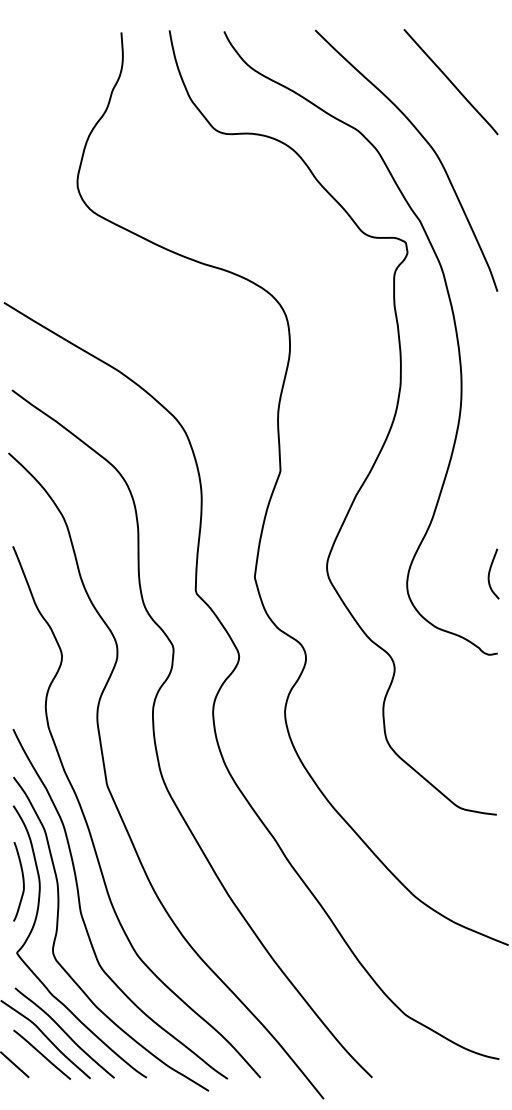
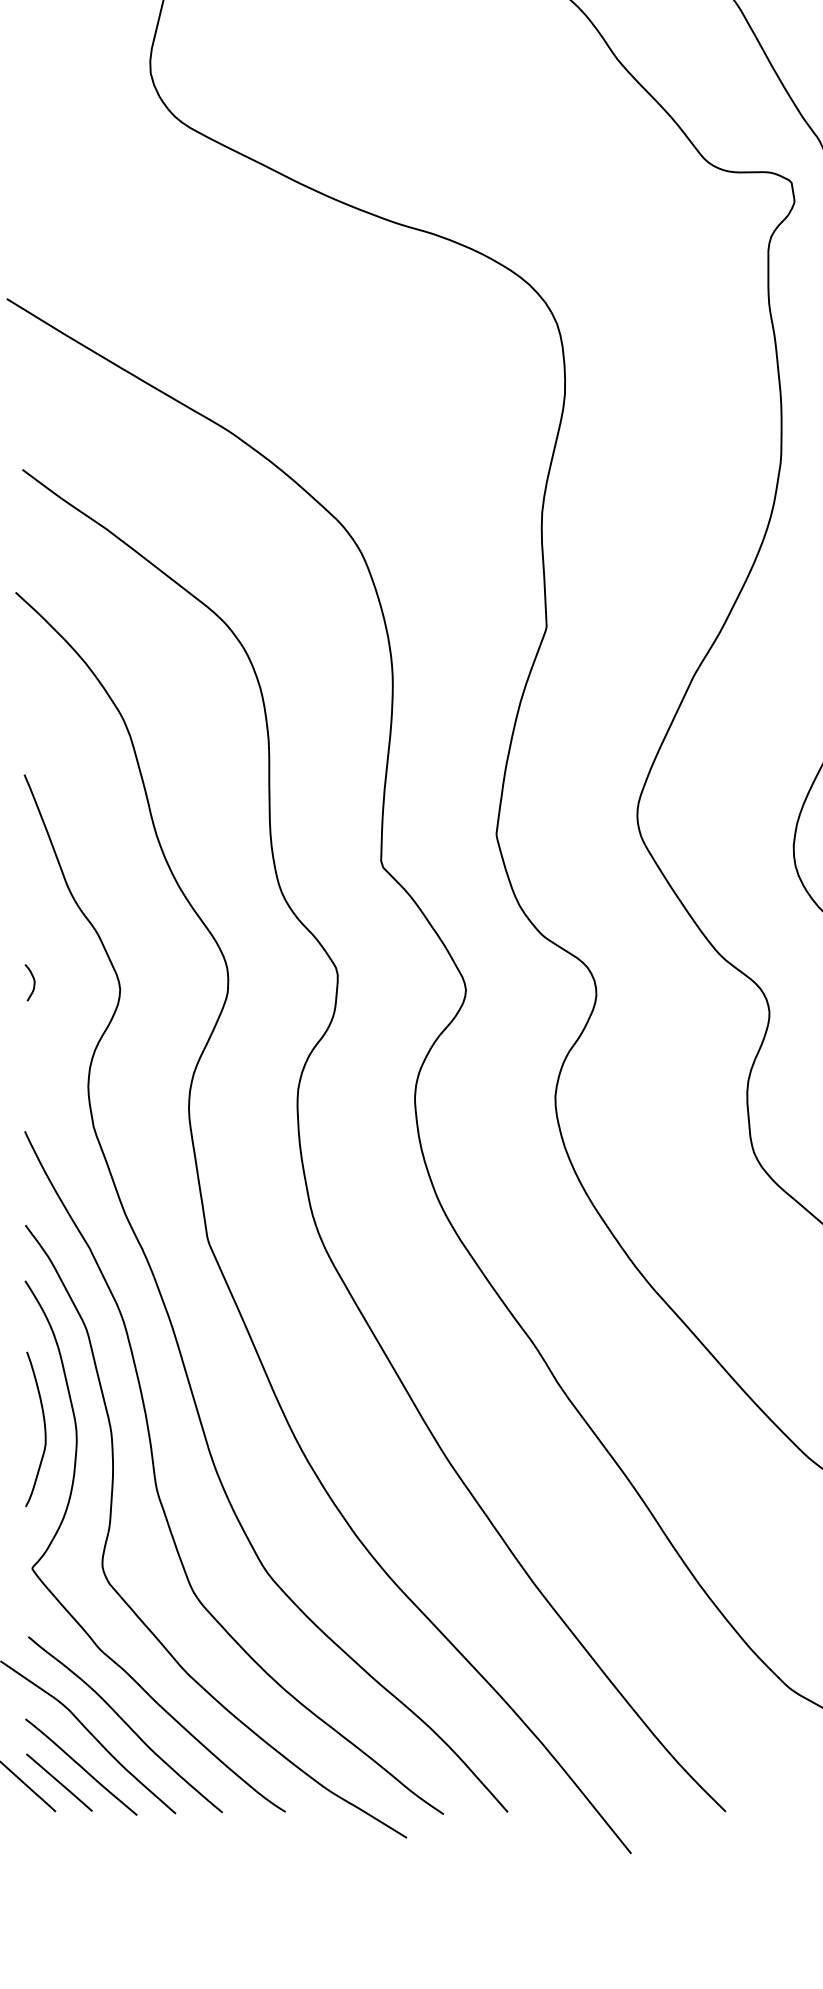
curve: (17, 652) -> (33, 981), added
line: (30, 1062) -> (58, 1782), added

